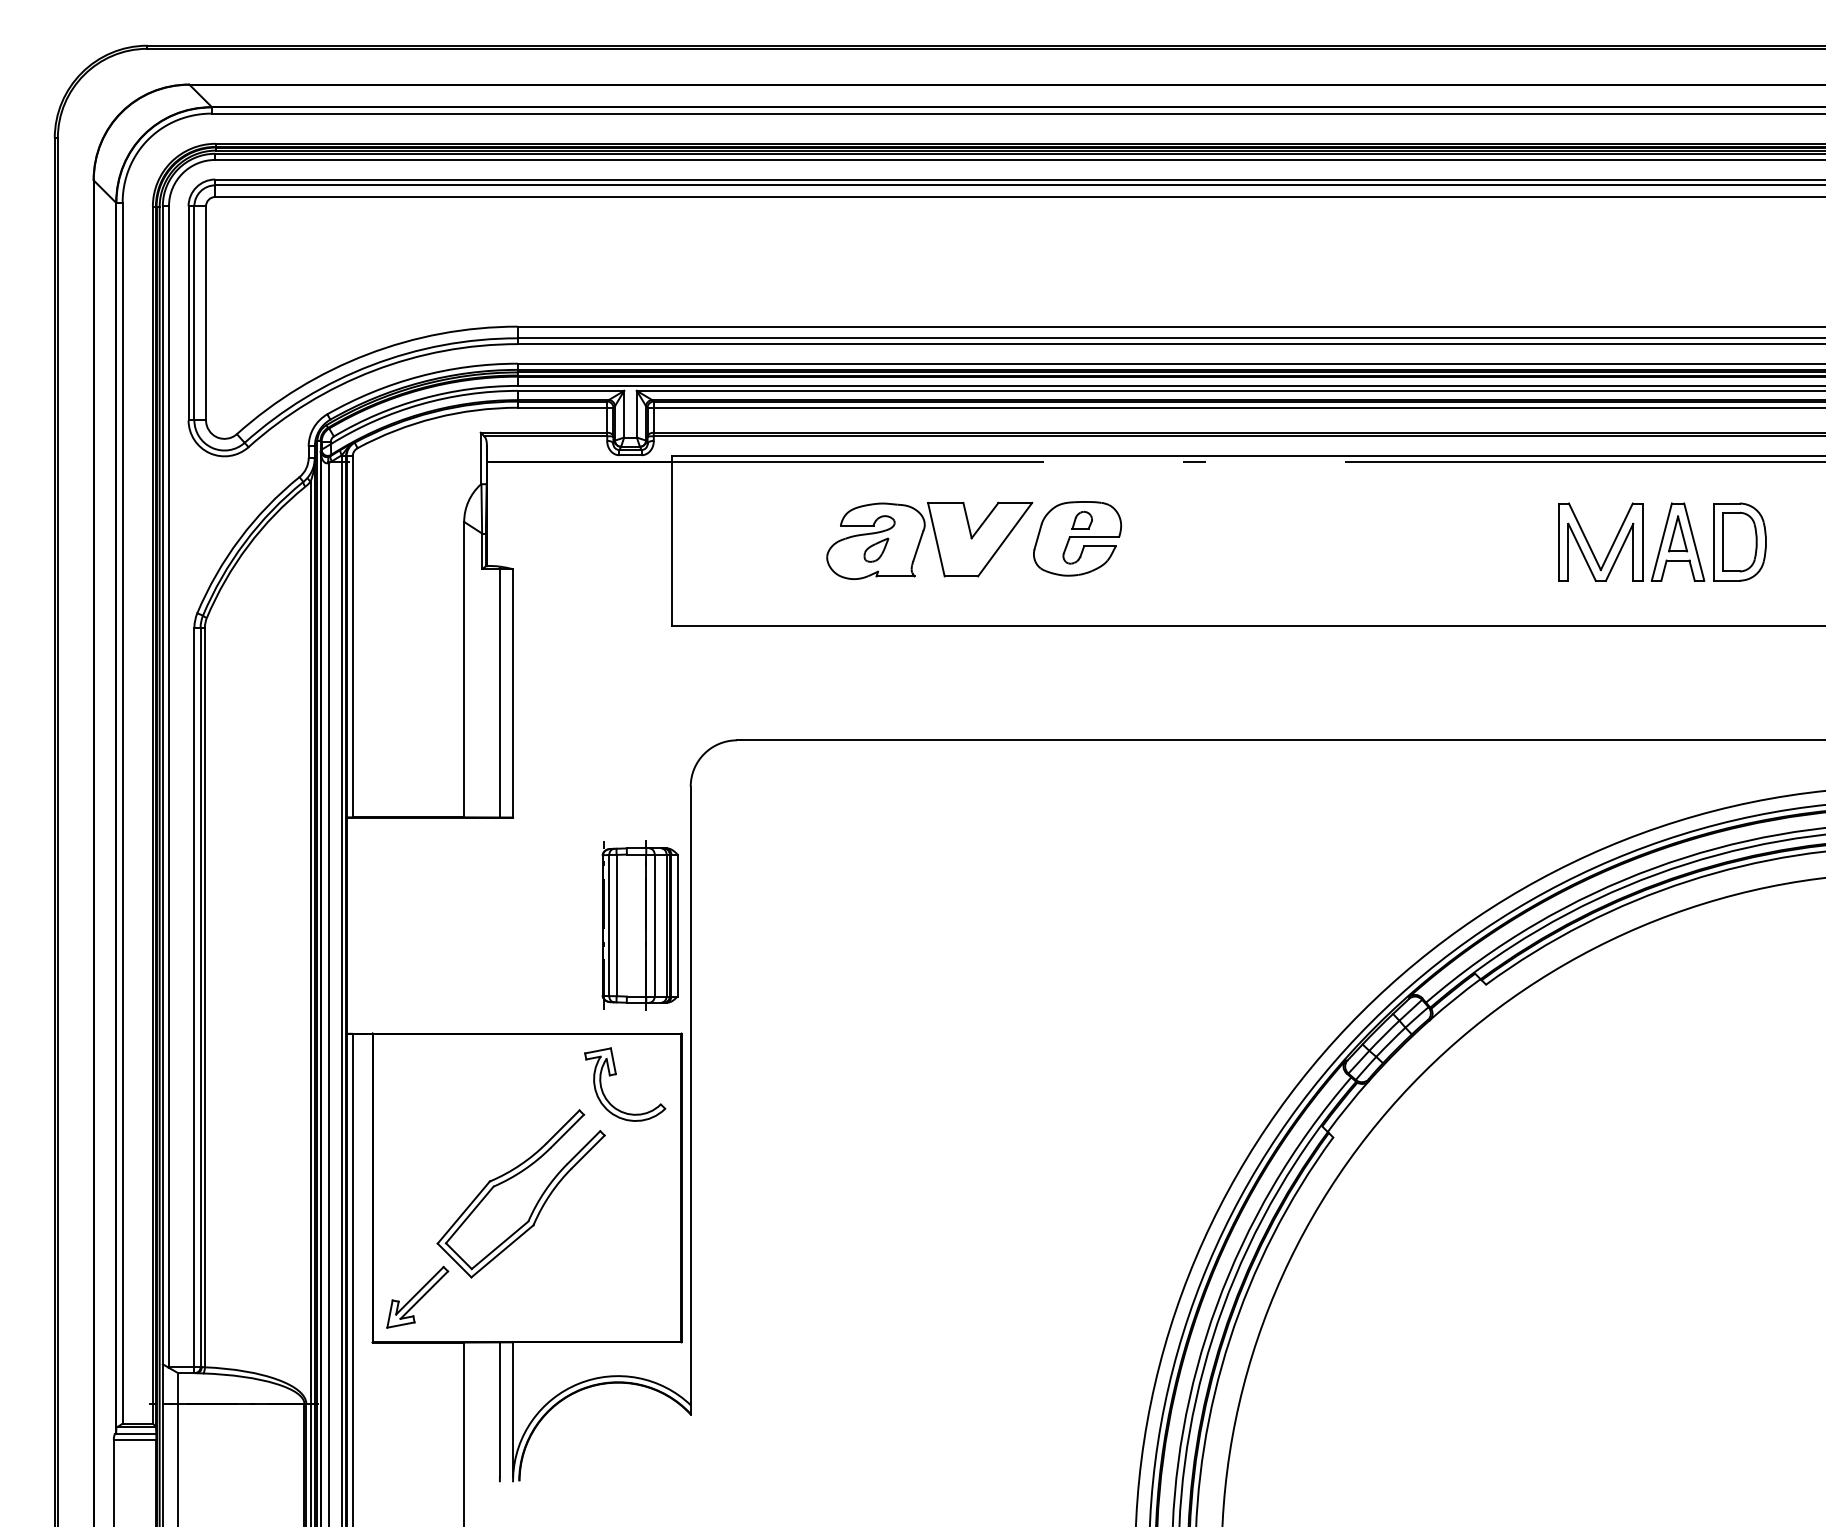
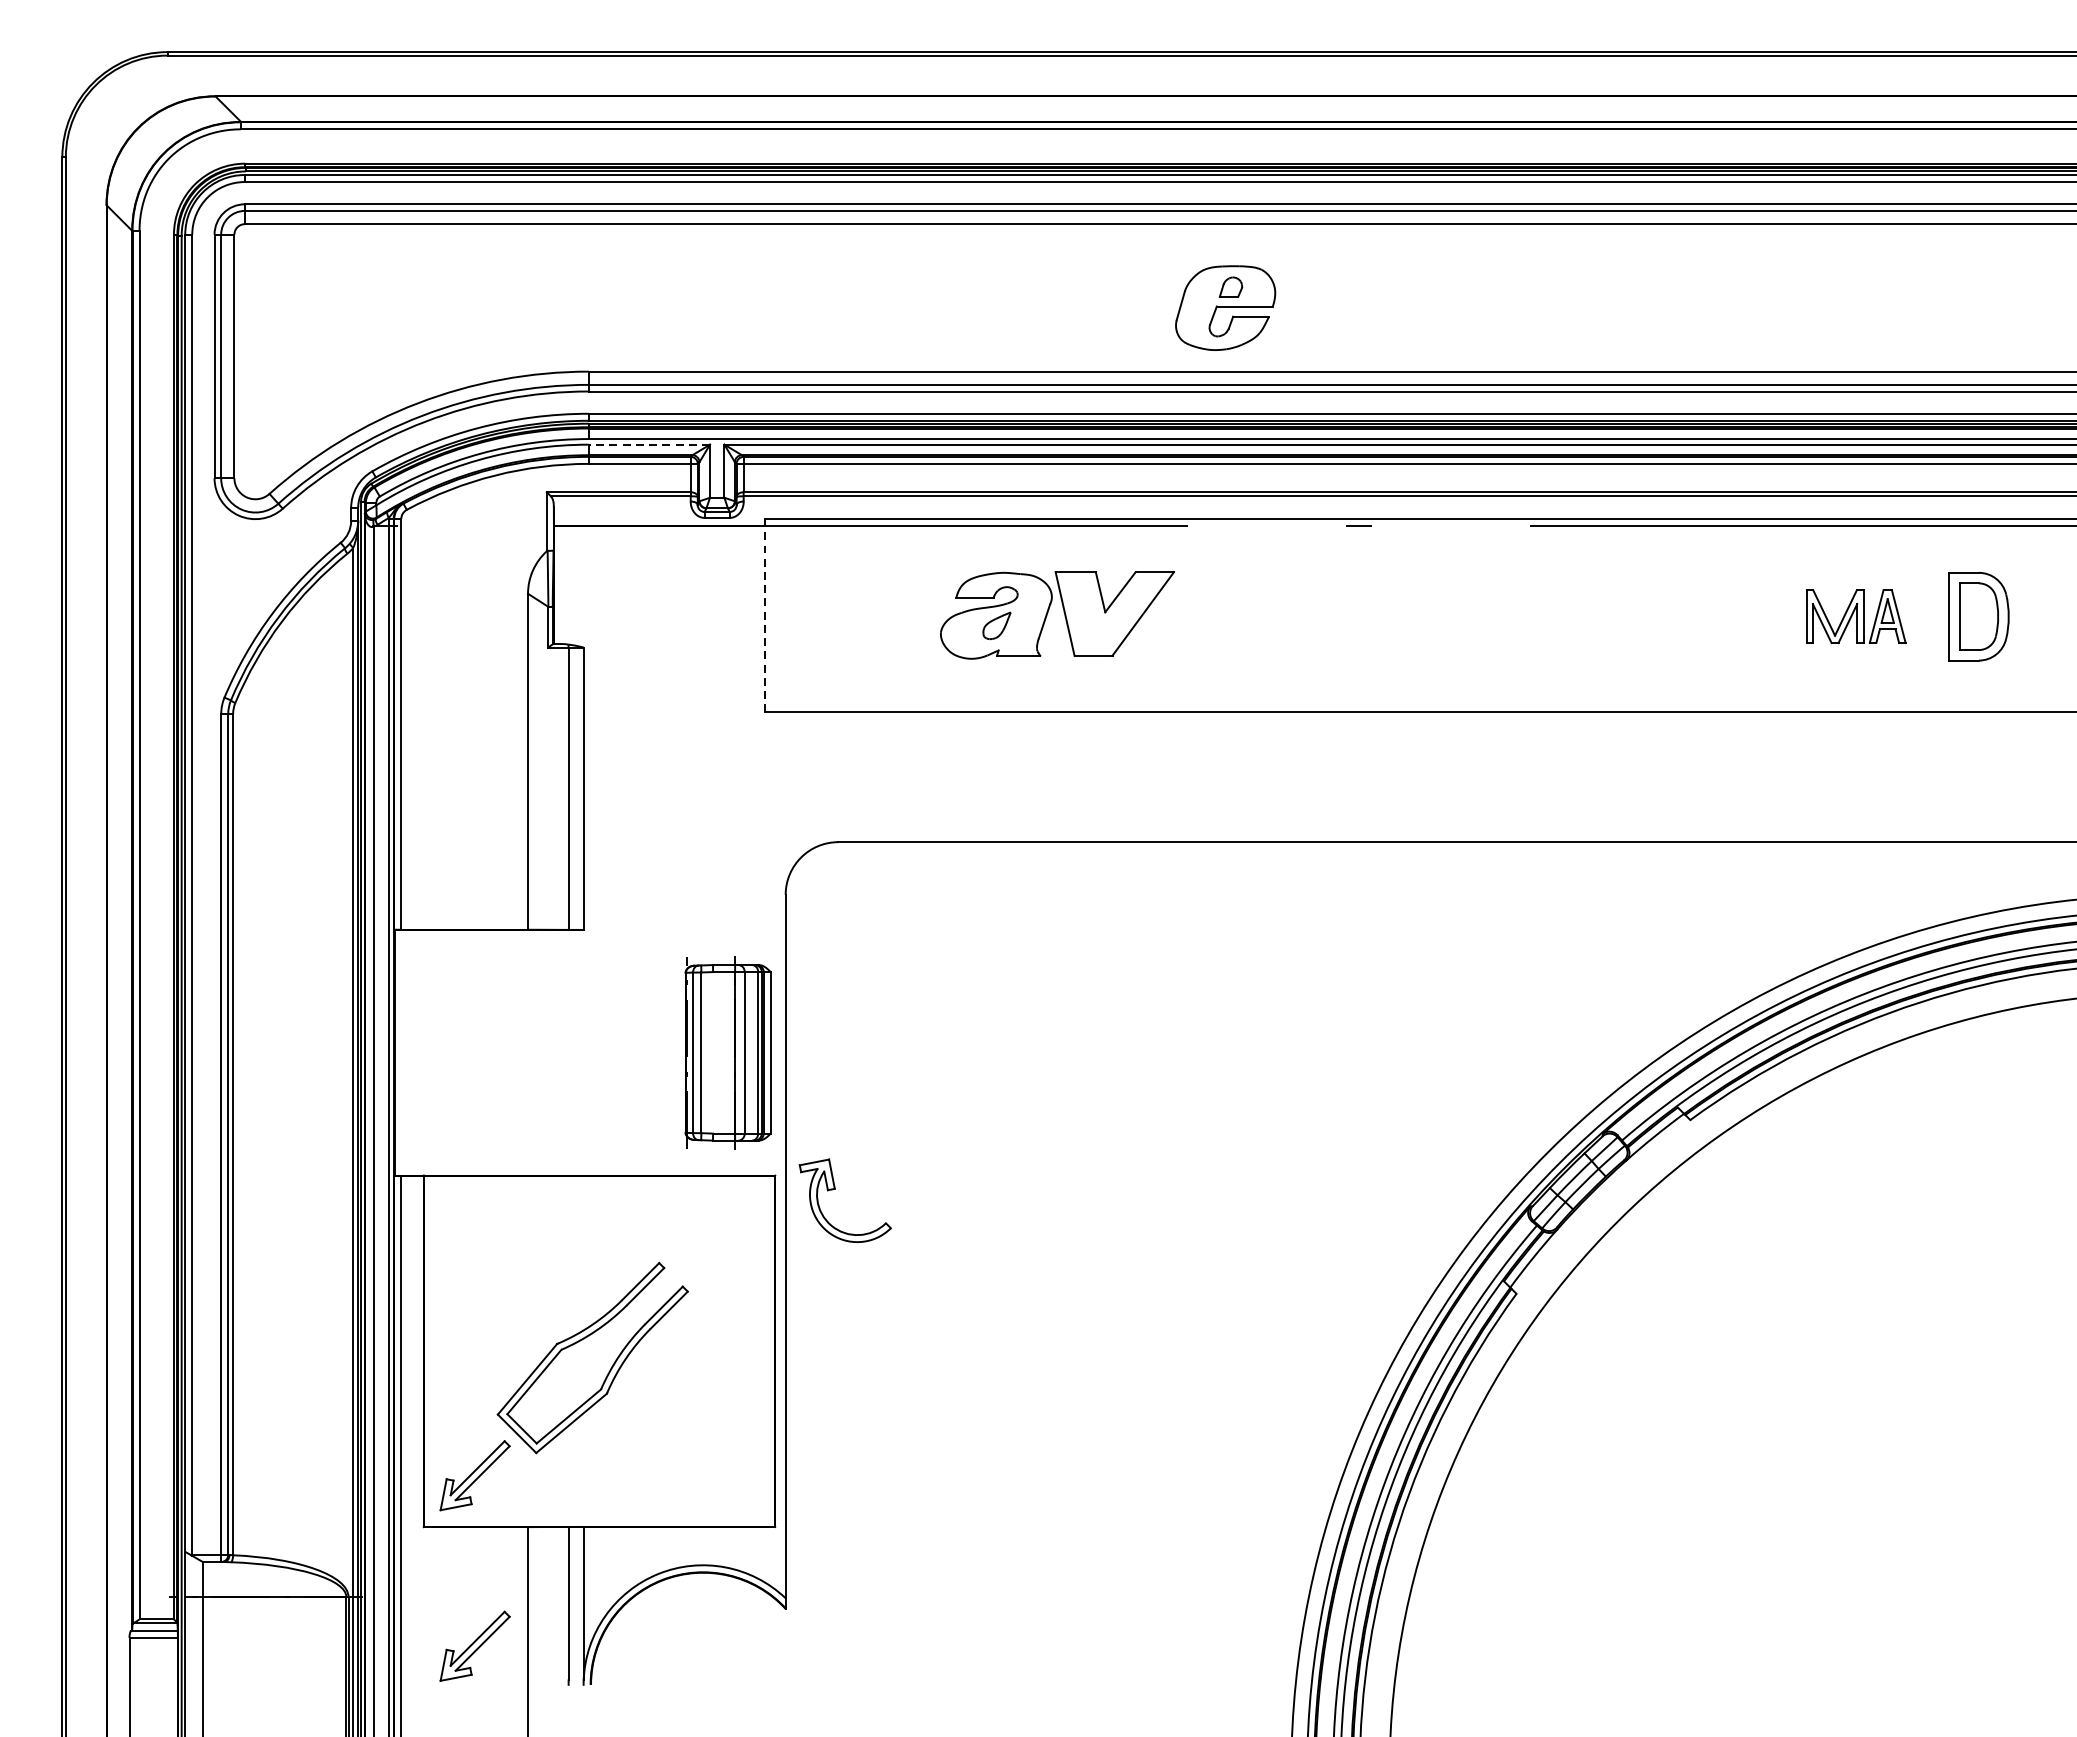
line: (570, 390) -> (648, 444), solid -> dashed
part: (1077, 538) -> (1225, 307), moved
part: (1631, 541) -> (1855, 615), size x0.6
line: (672, 544) -> (764, 619), solid -> dashed
part: (616, 1074) -> (835, 1189), moved
part: (417, 1446) -> (474, 1645), added

